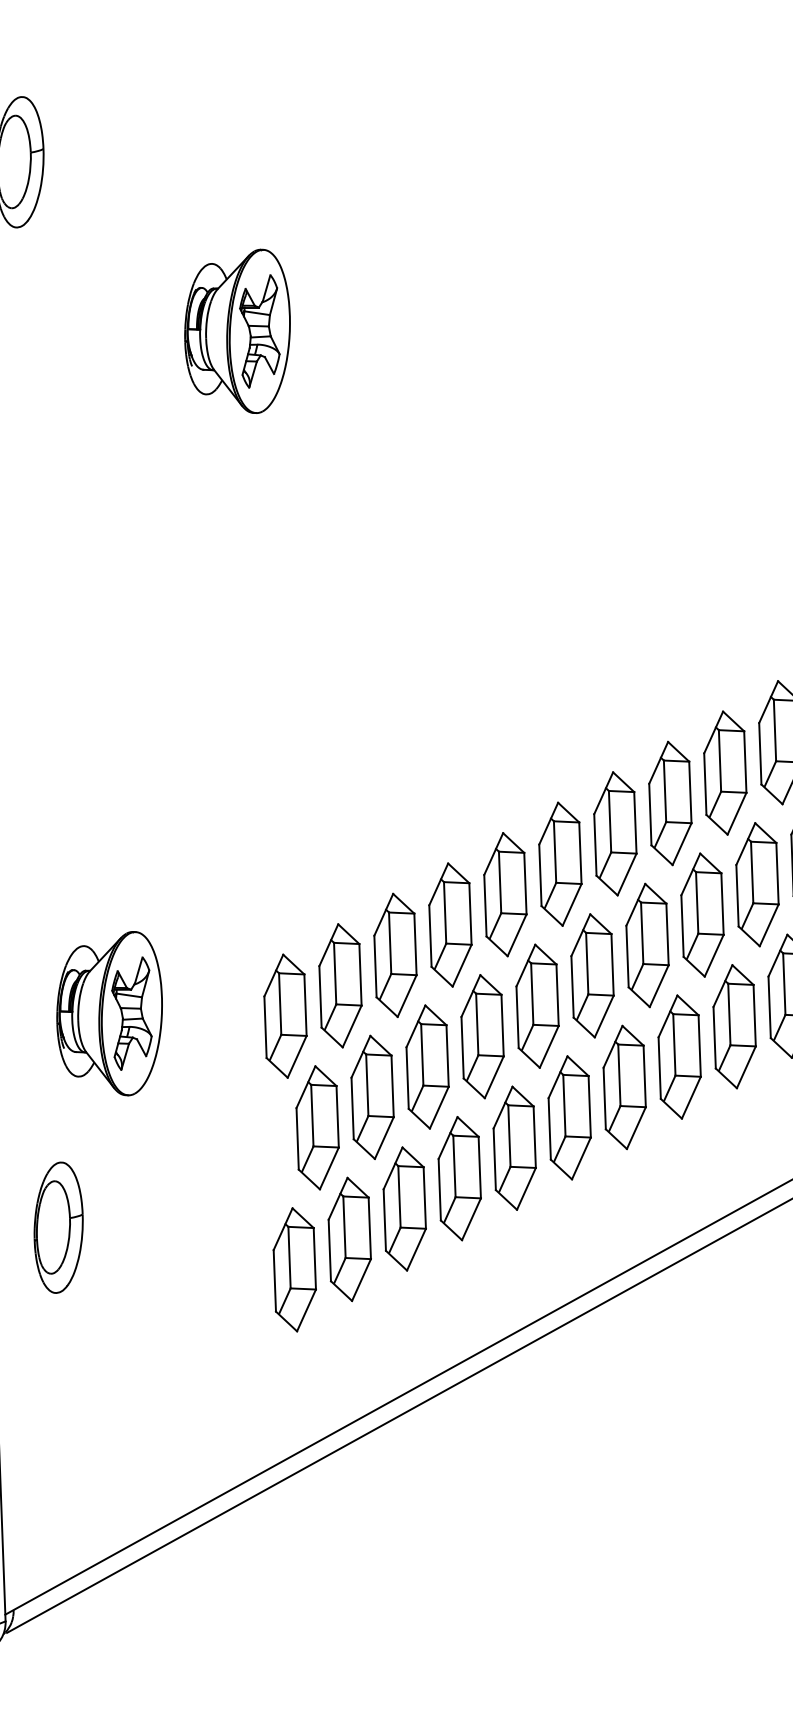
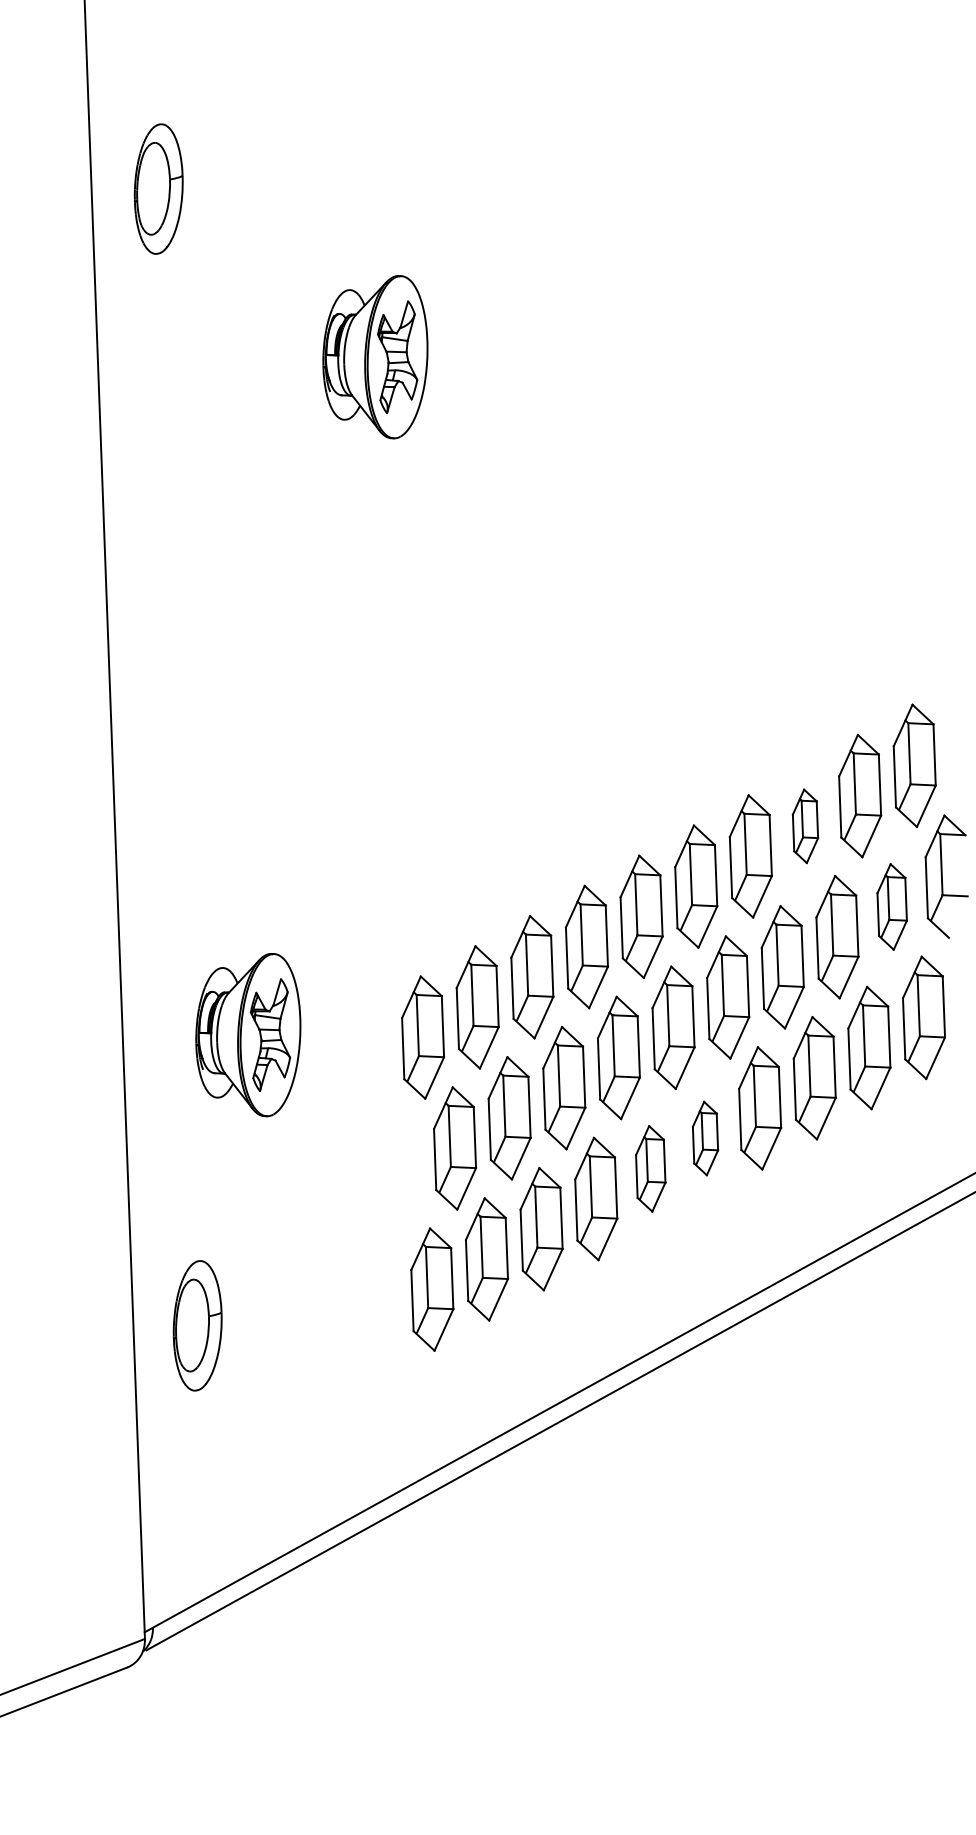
part: (670, 803) -> (805, 826), size x0.6
part: (757, 884) -> (892, 906), size x0.7
part: (569, 1117) -> (705, 1138), size x0.6
part: (514, 1147) -> (650, 1168), size x0.7
part: (58, 1227) -> (197, 1325), moved

